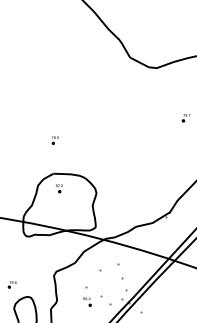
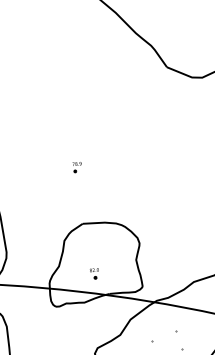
part: (54, 140) -> (76, 167), moved
part: (59, 188) -> (94, 273), moved

